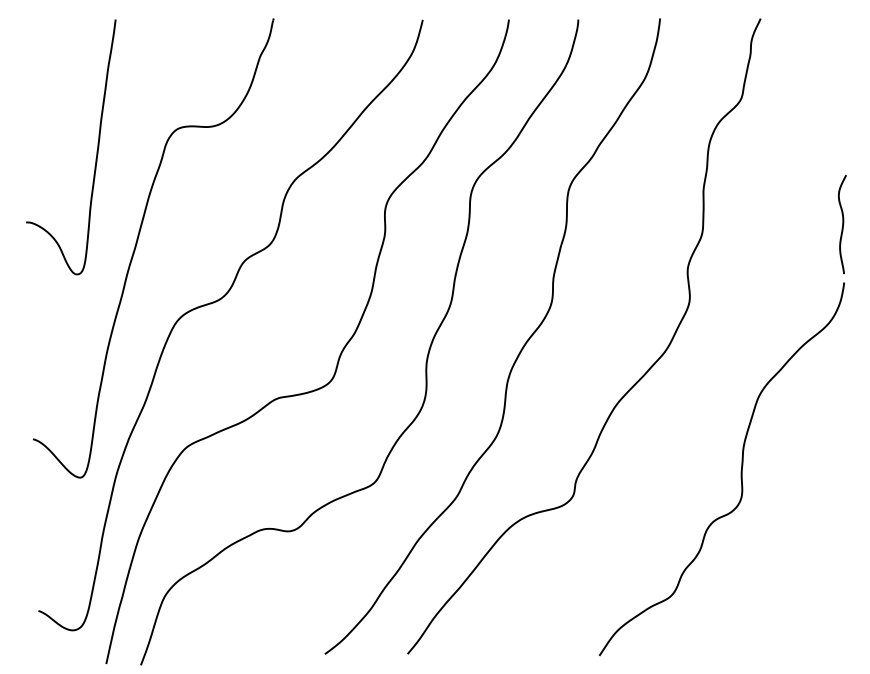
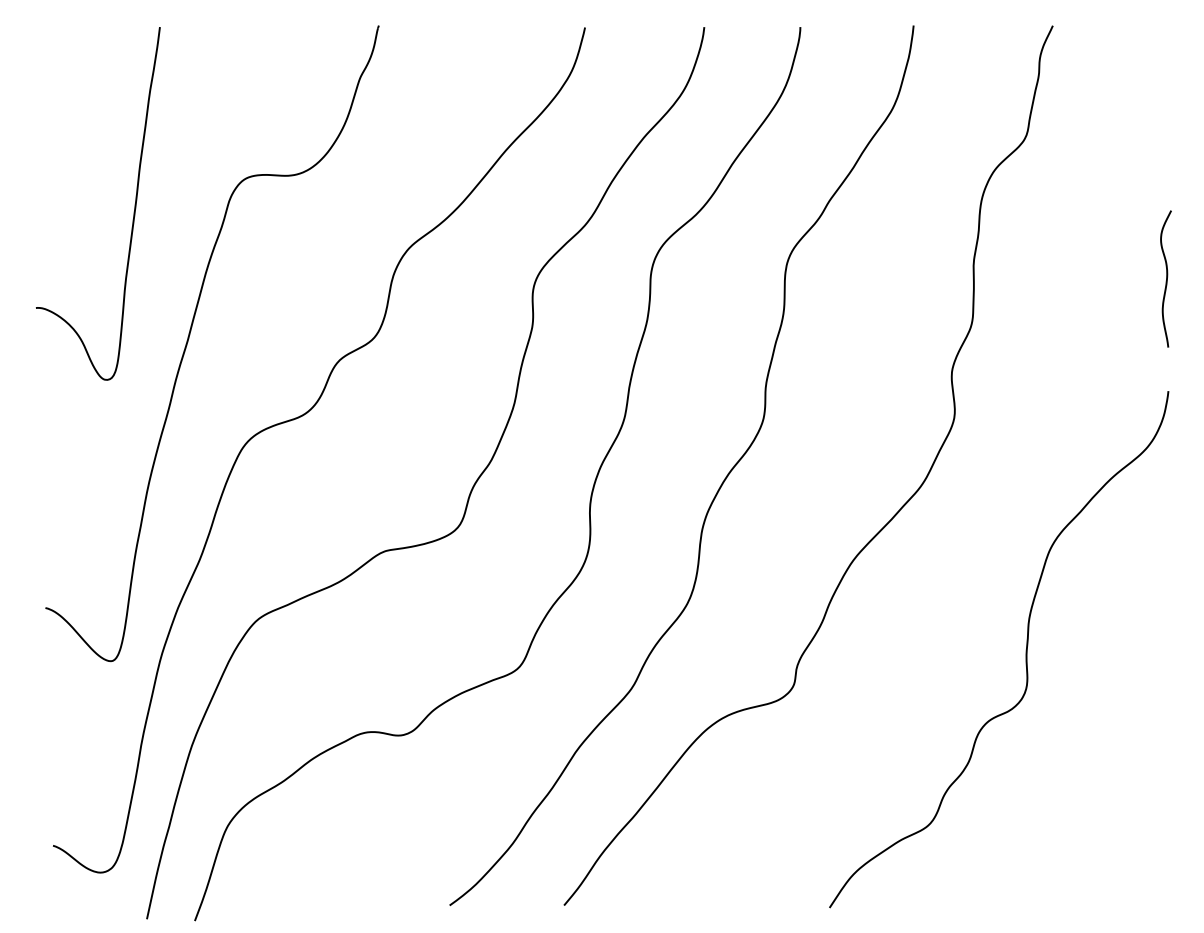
curve: (842, 224) -> (1166, 278), moved

